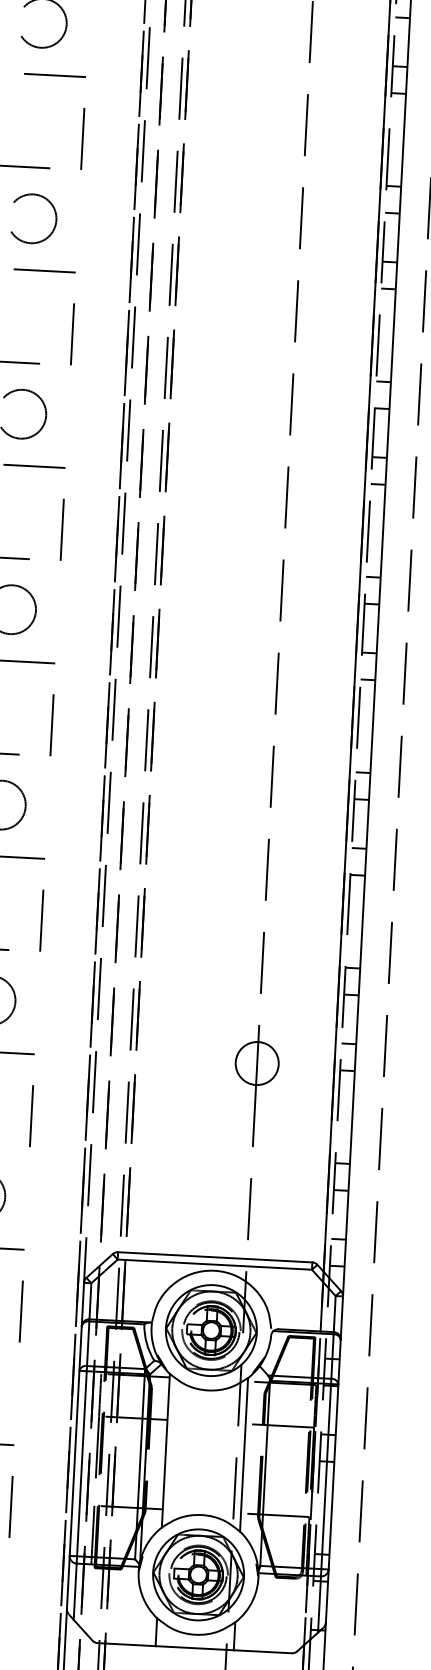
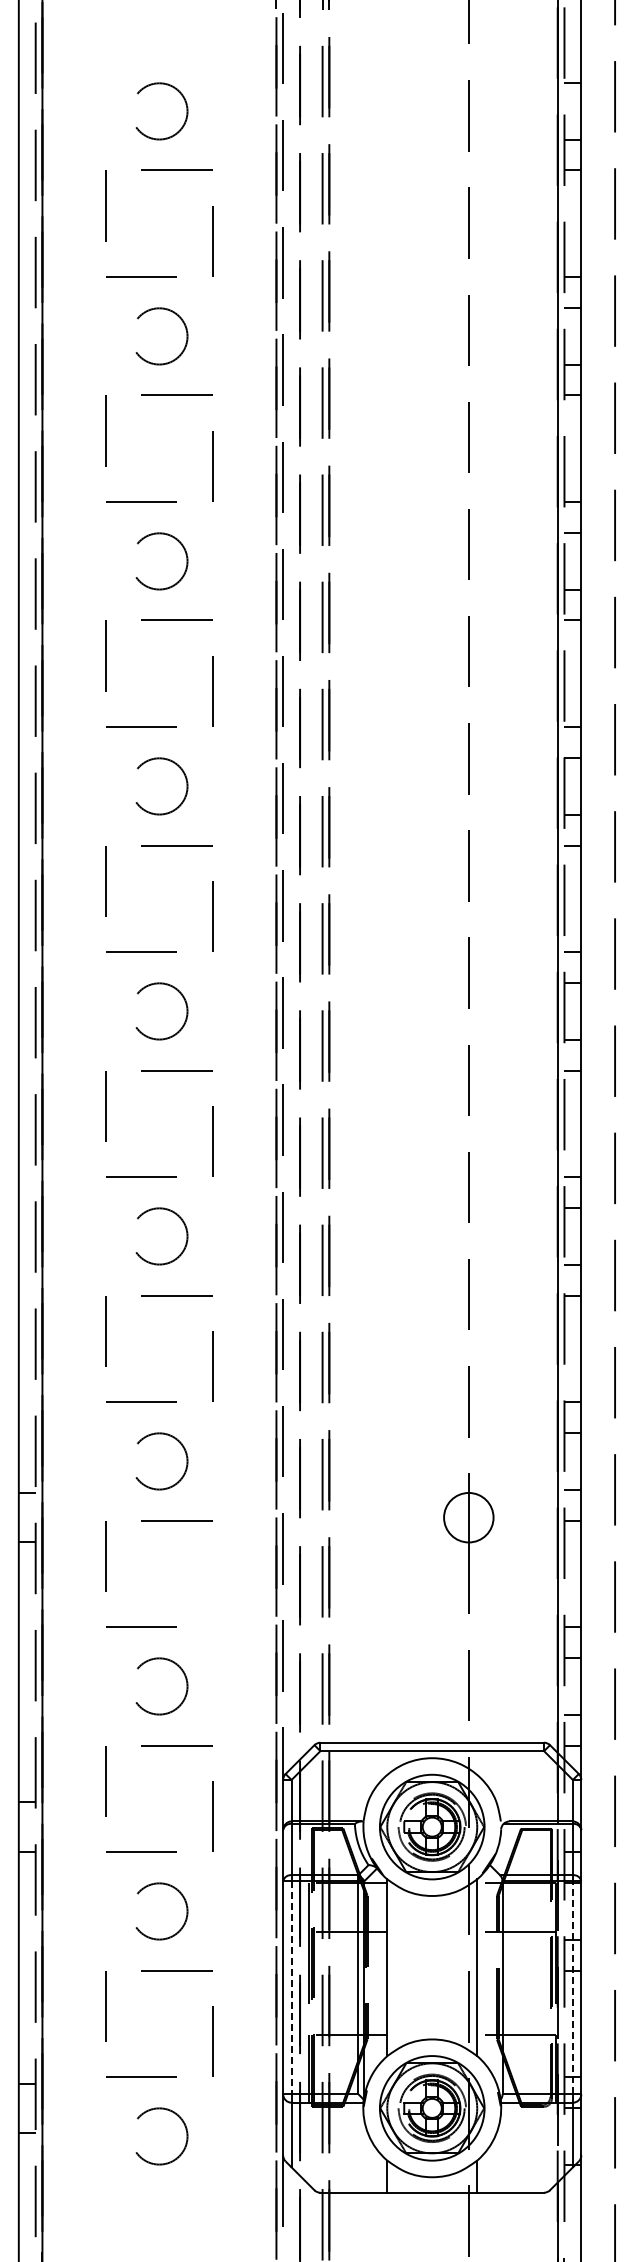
line: (31, 1115) -> (212, 1591), removed
line: (81, 1463) -> (291, 1987), solid -> dashed
line: (325, 1476) -> (572, 1987), solid -> dashed

